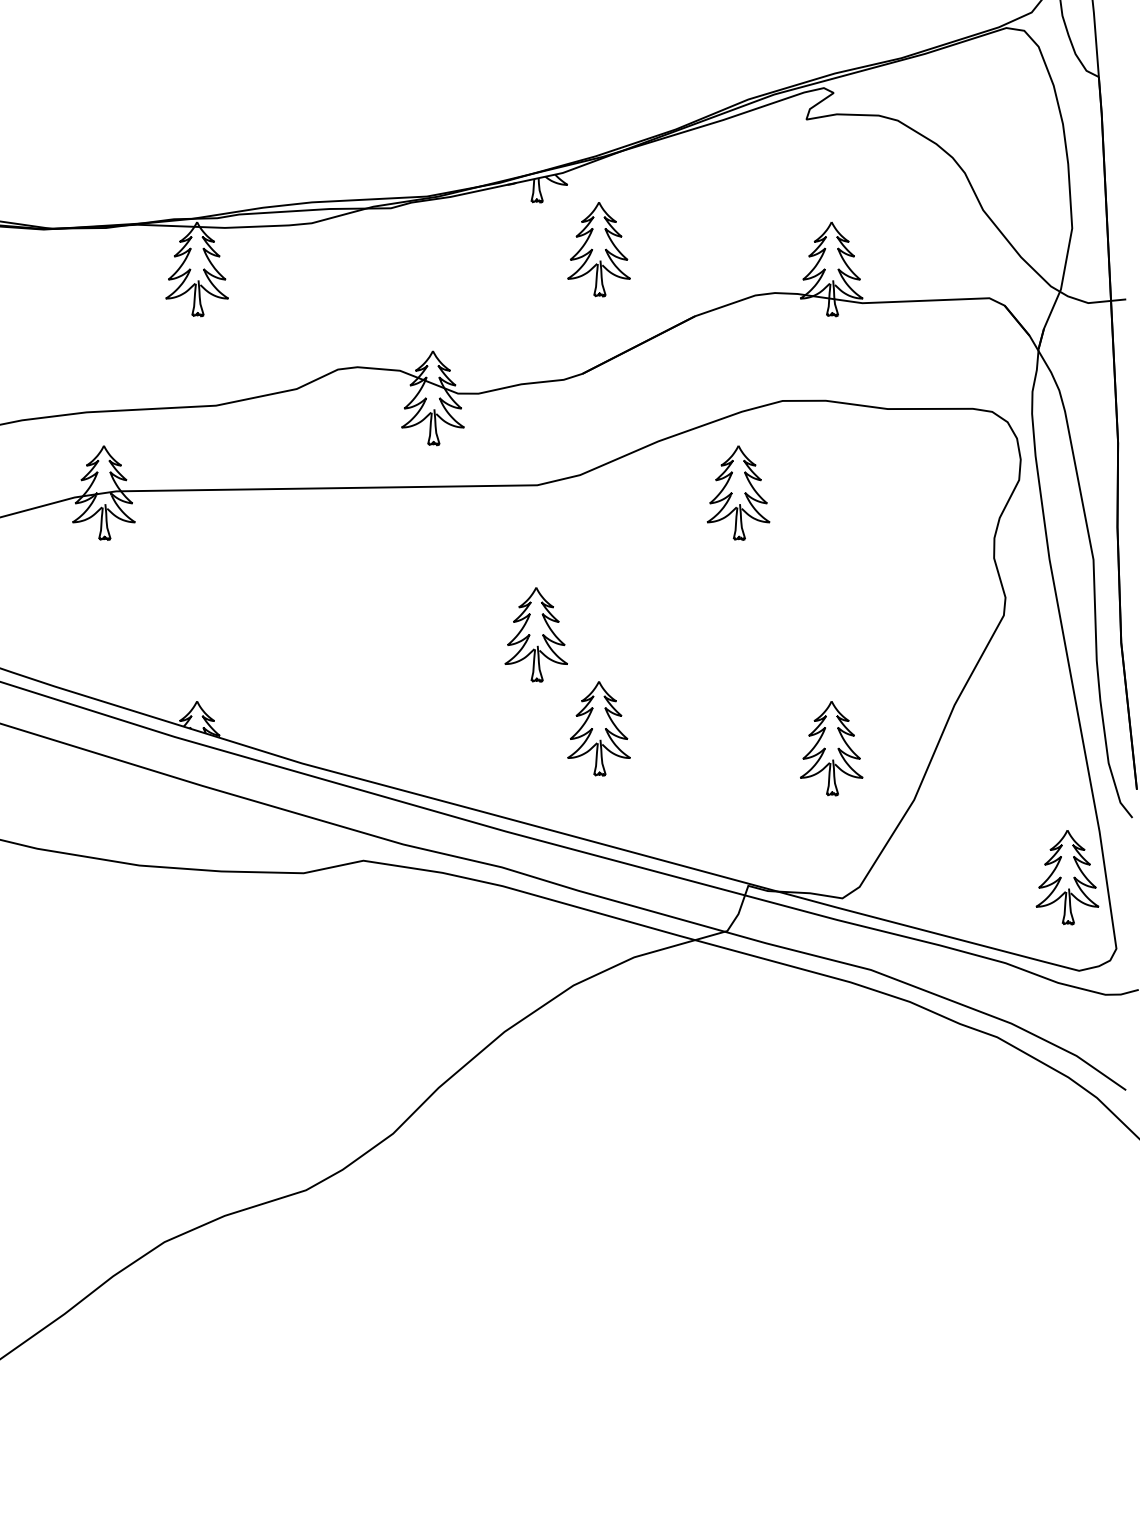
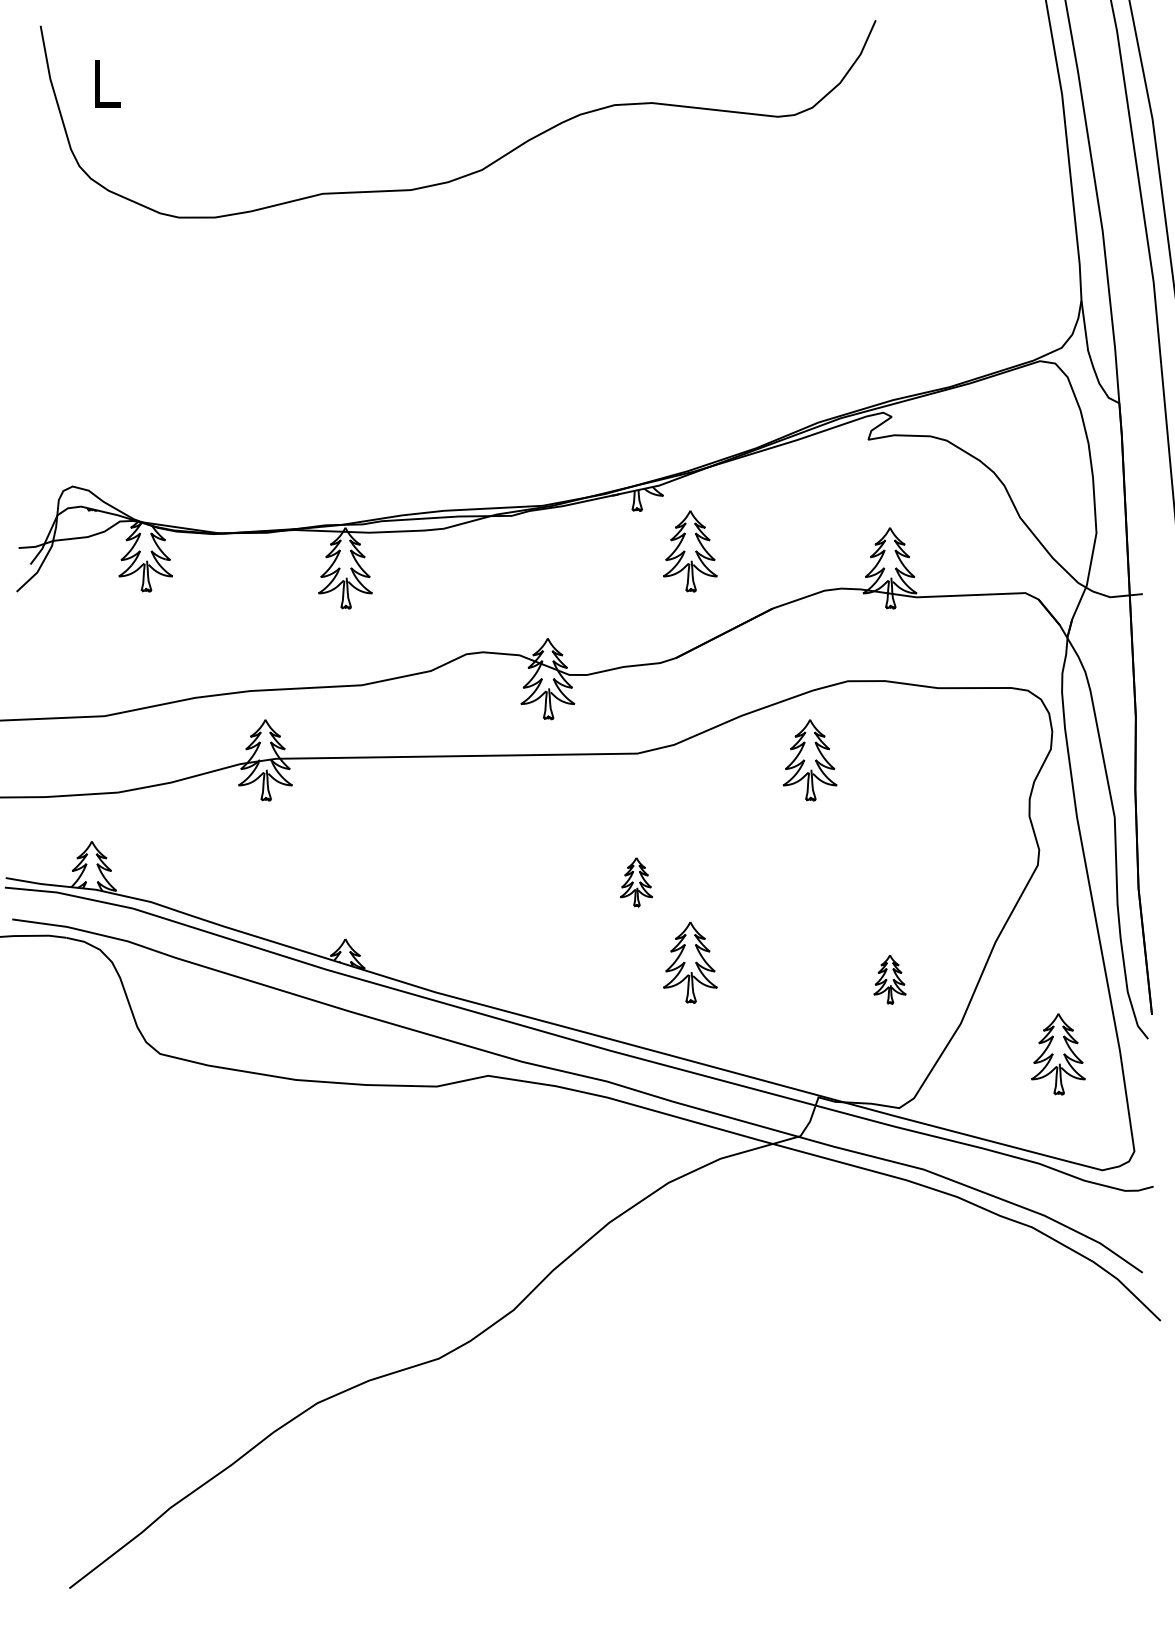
part: (536, 635) -> (636, 882), size x0.6
part: (831, 748) -> (889, 979), size x0.6
part: (1067, 877) -> (1058, 1054), moved

